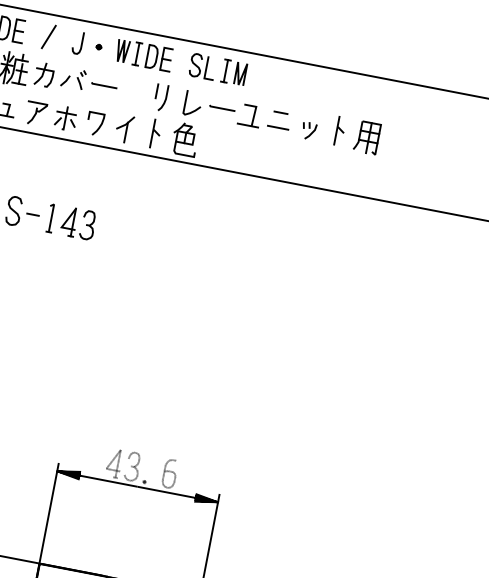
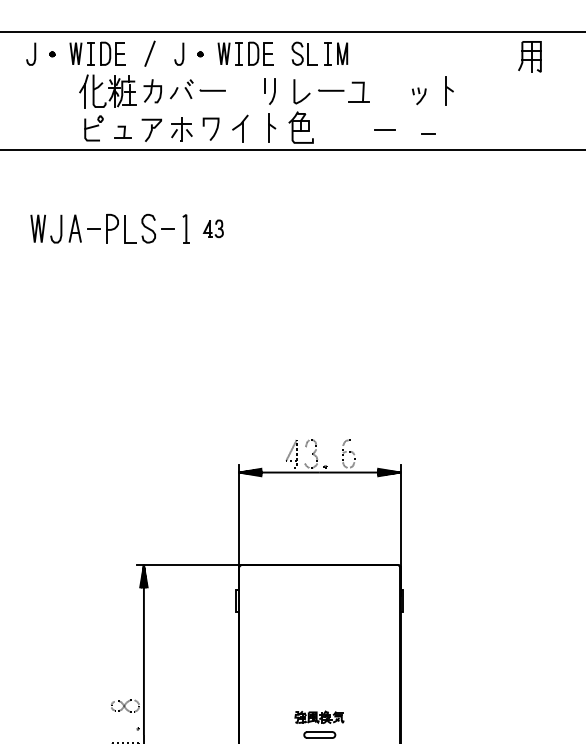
line: (280, 112) -> (428, 133), moved
line: (277, 127) -> (384, 129), moved
part: (366, 137) -> (529, 56), moved
part: (78, 223) -> (213, 228), size x0.6

